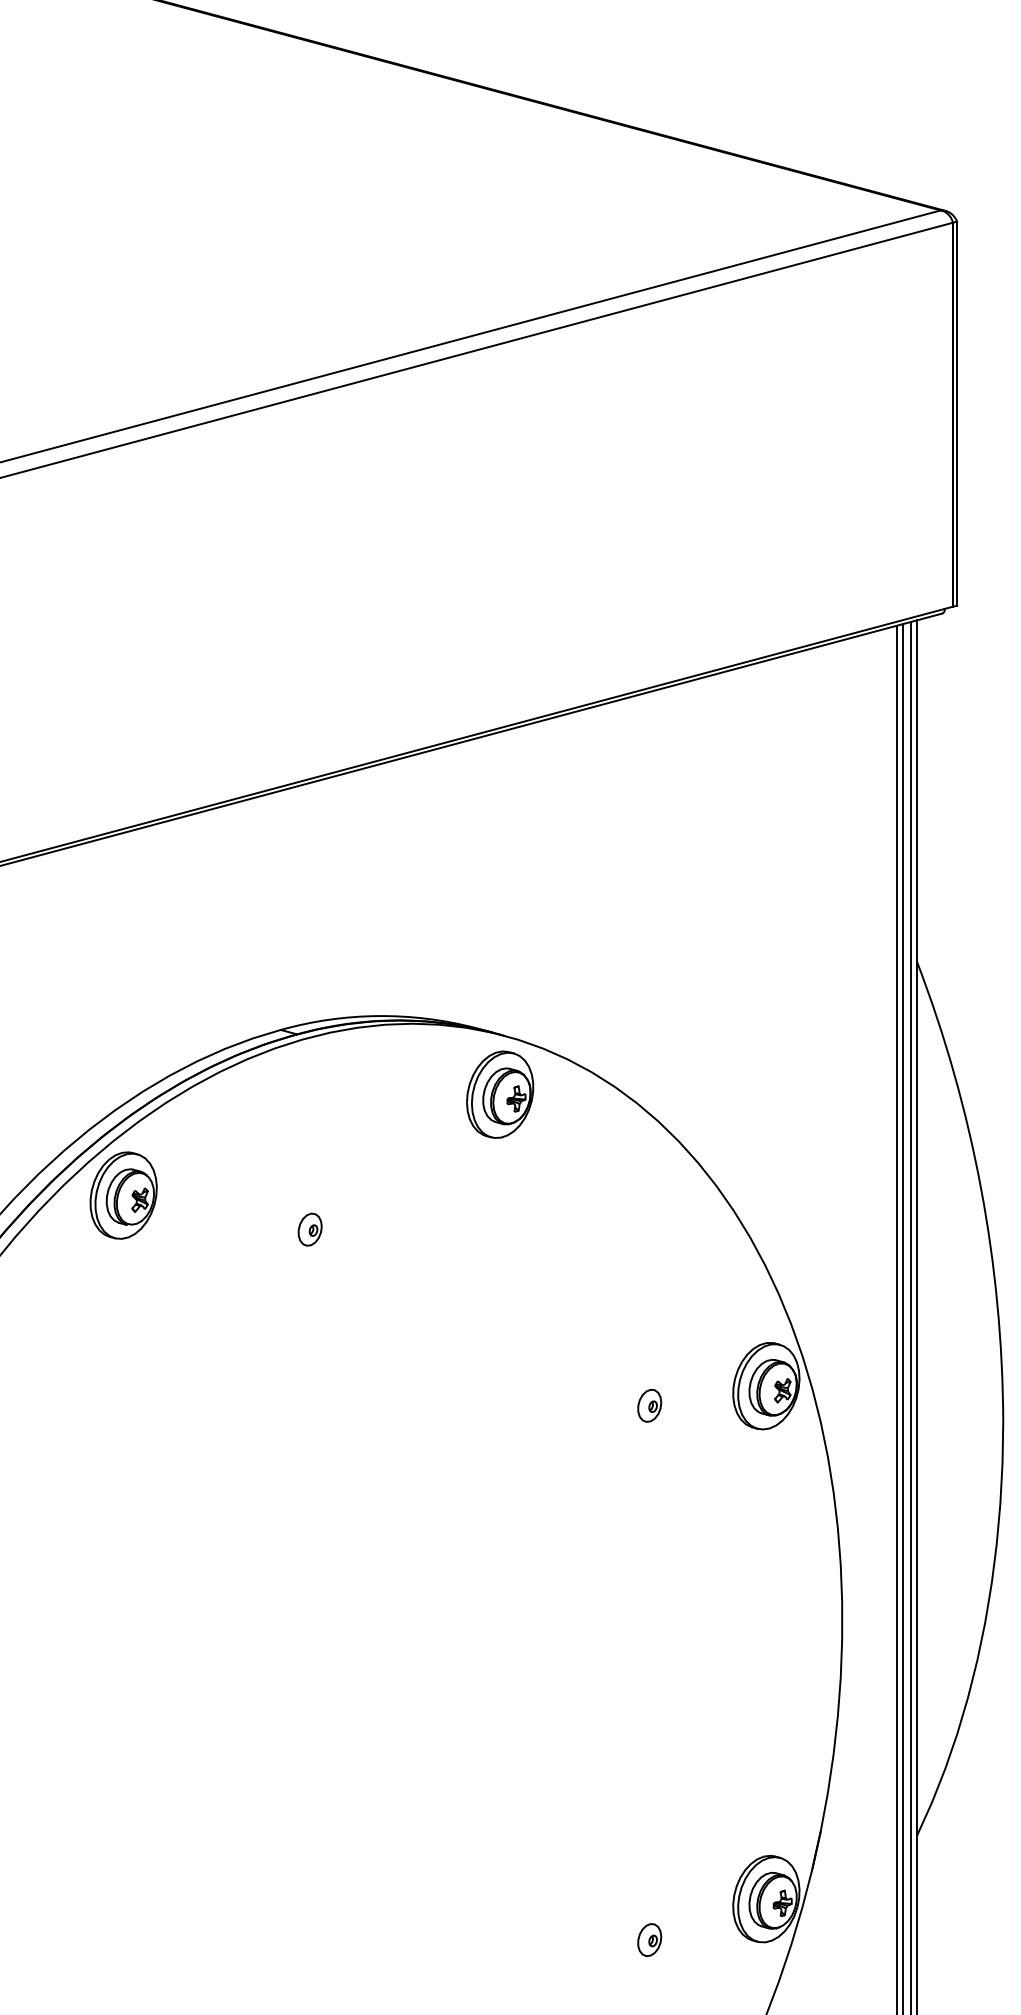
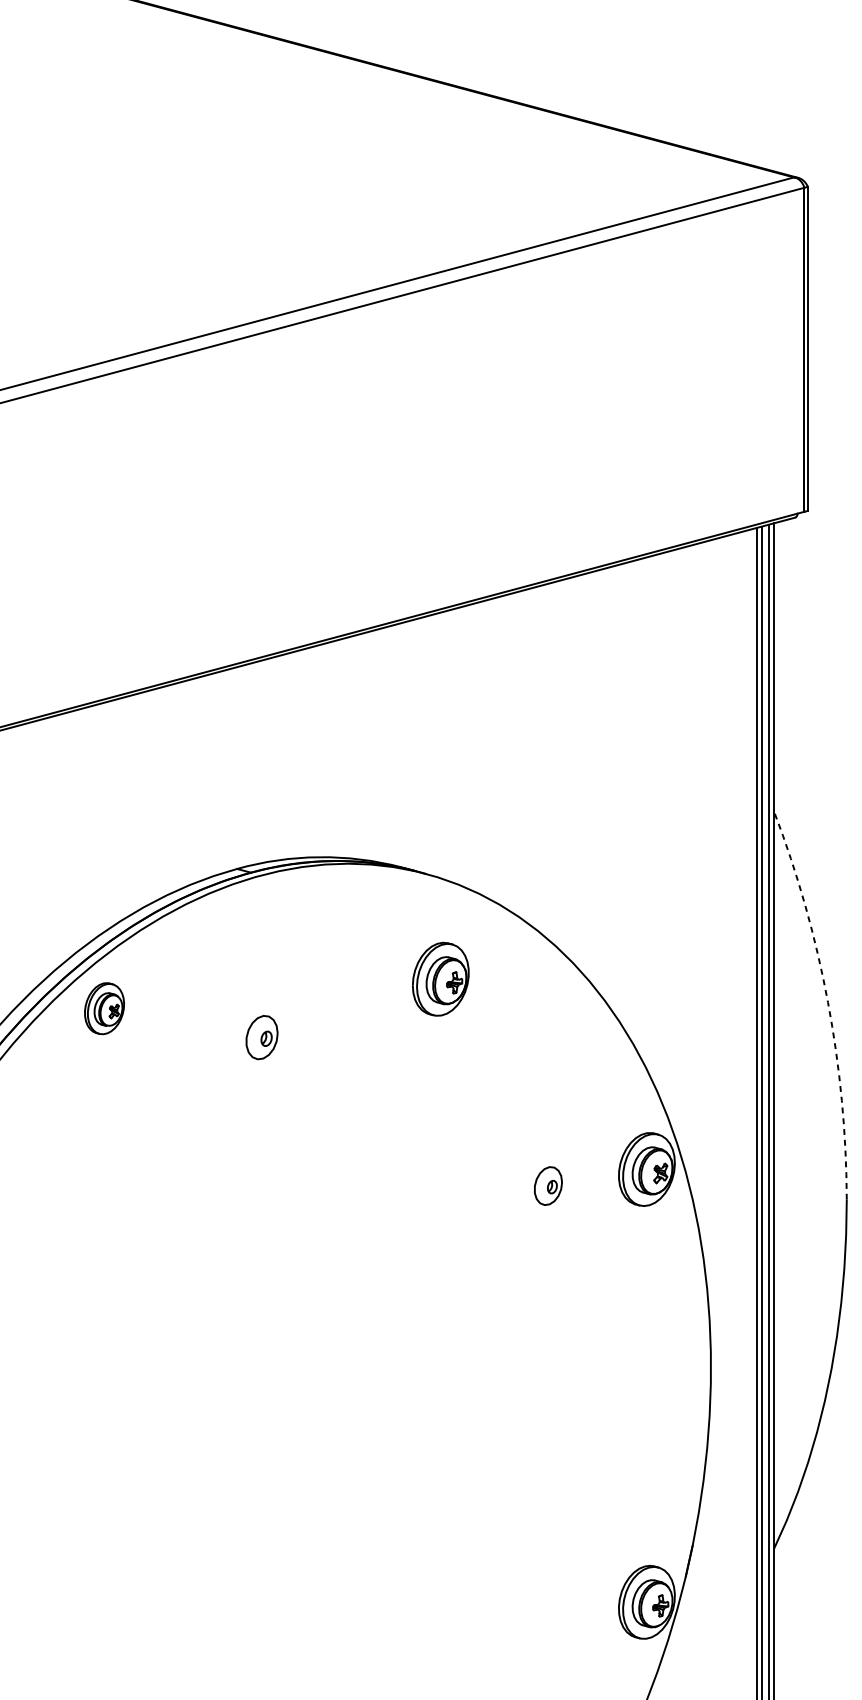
part: (500, 1094) -> (441, 979), moved
arc: (981, 1188) -> (828, 1002), solid -> dashed
part: (123, 1195) -> (104, 1008), size x0.7
part: (309, 1229) -> (261, 1037), size x1.6
part: (649, 1405) -> (548, 1185), size x1.4
part: (649, 1939) -> (548, 1636), removed

